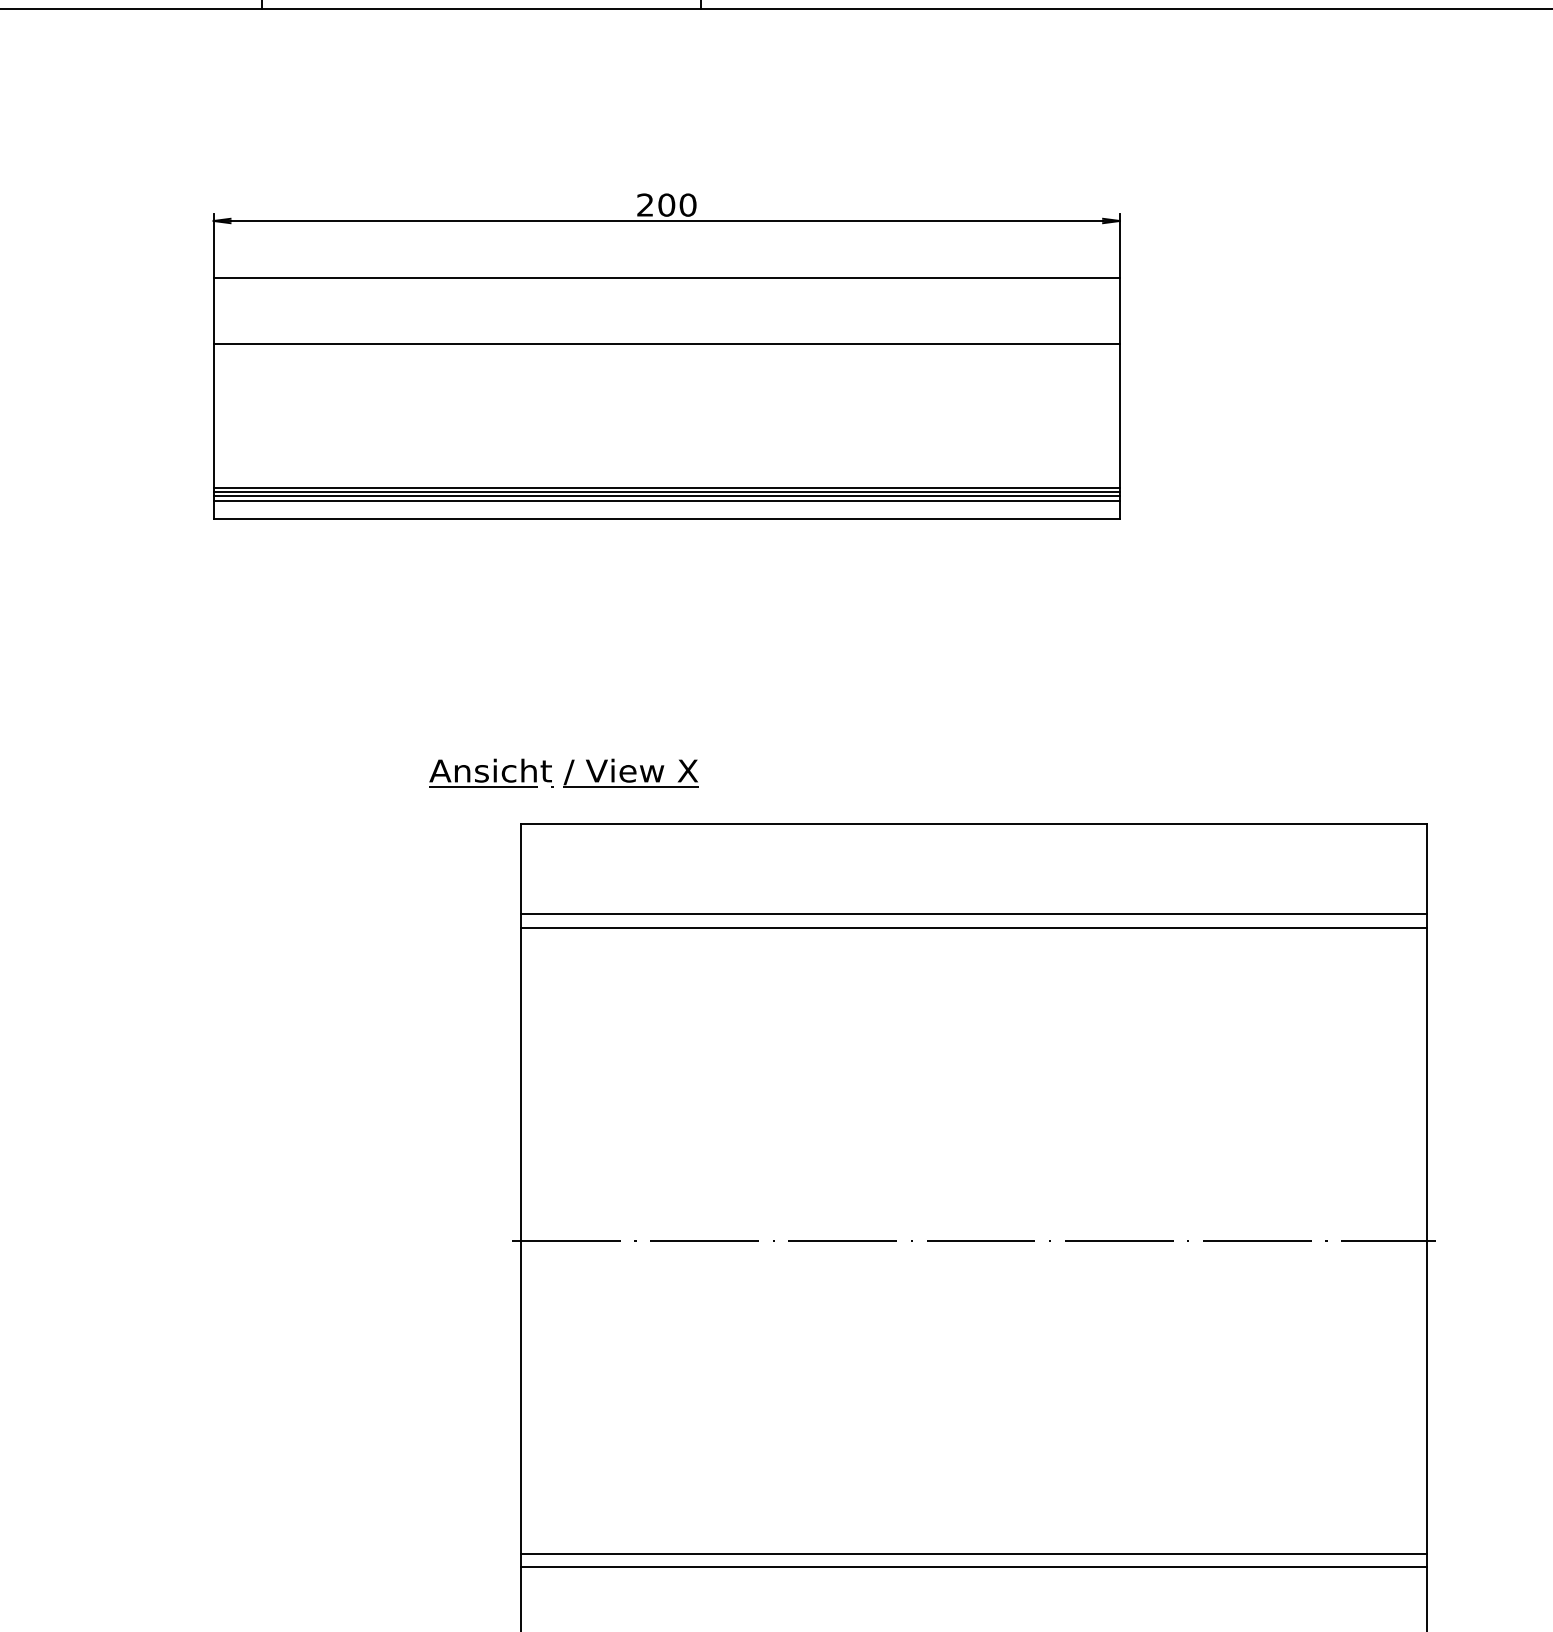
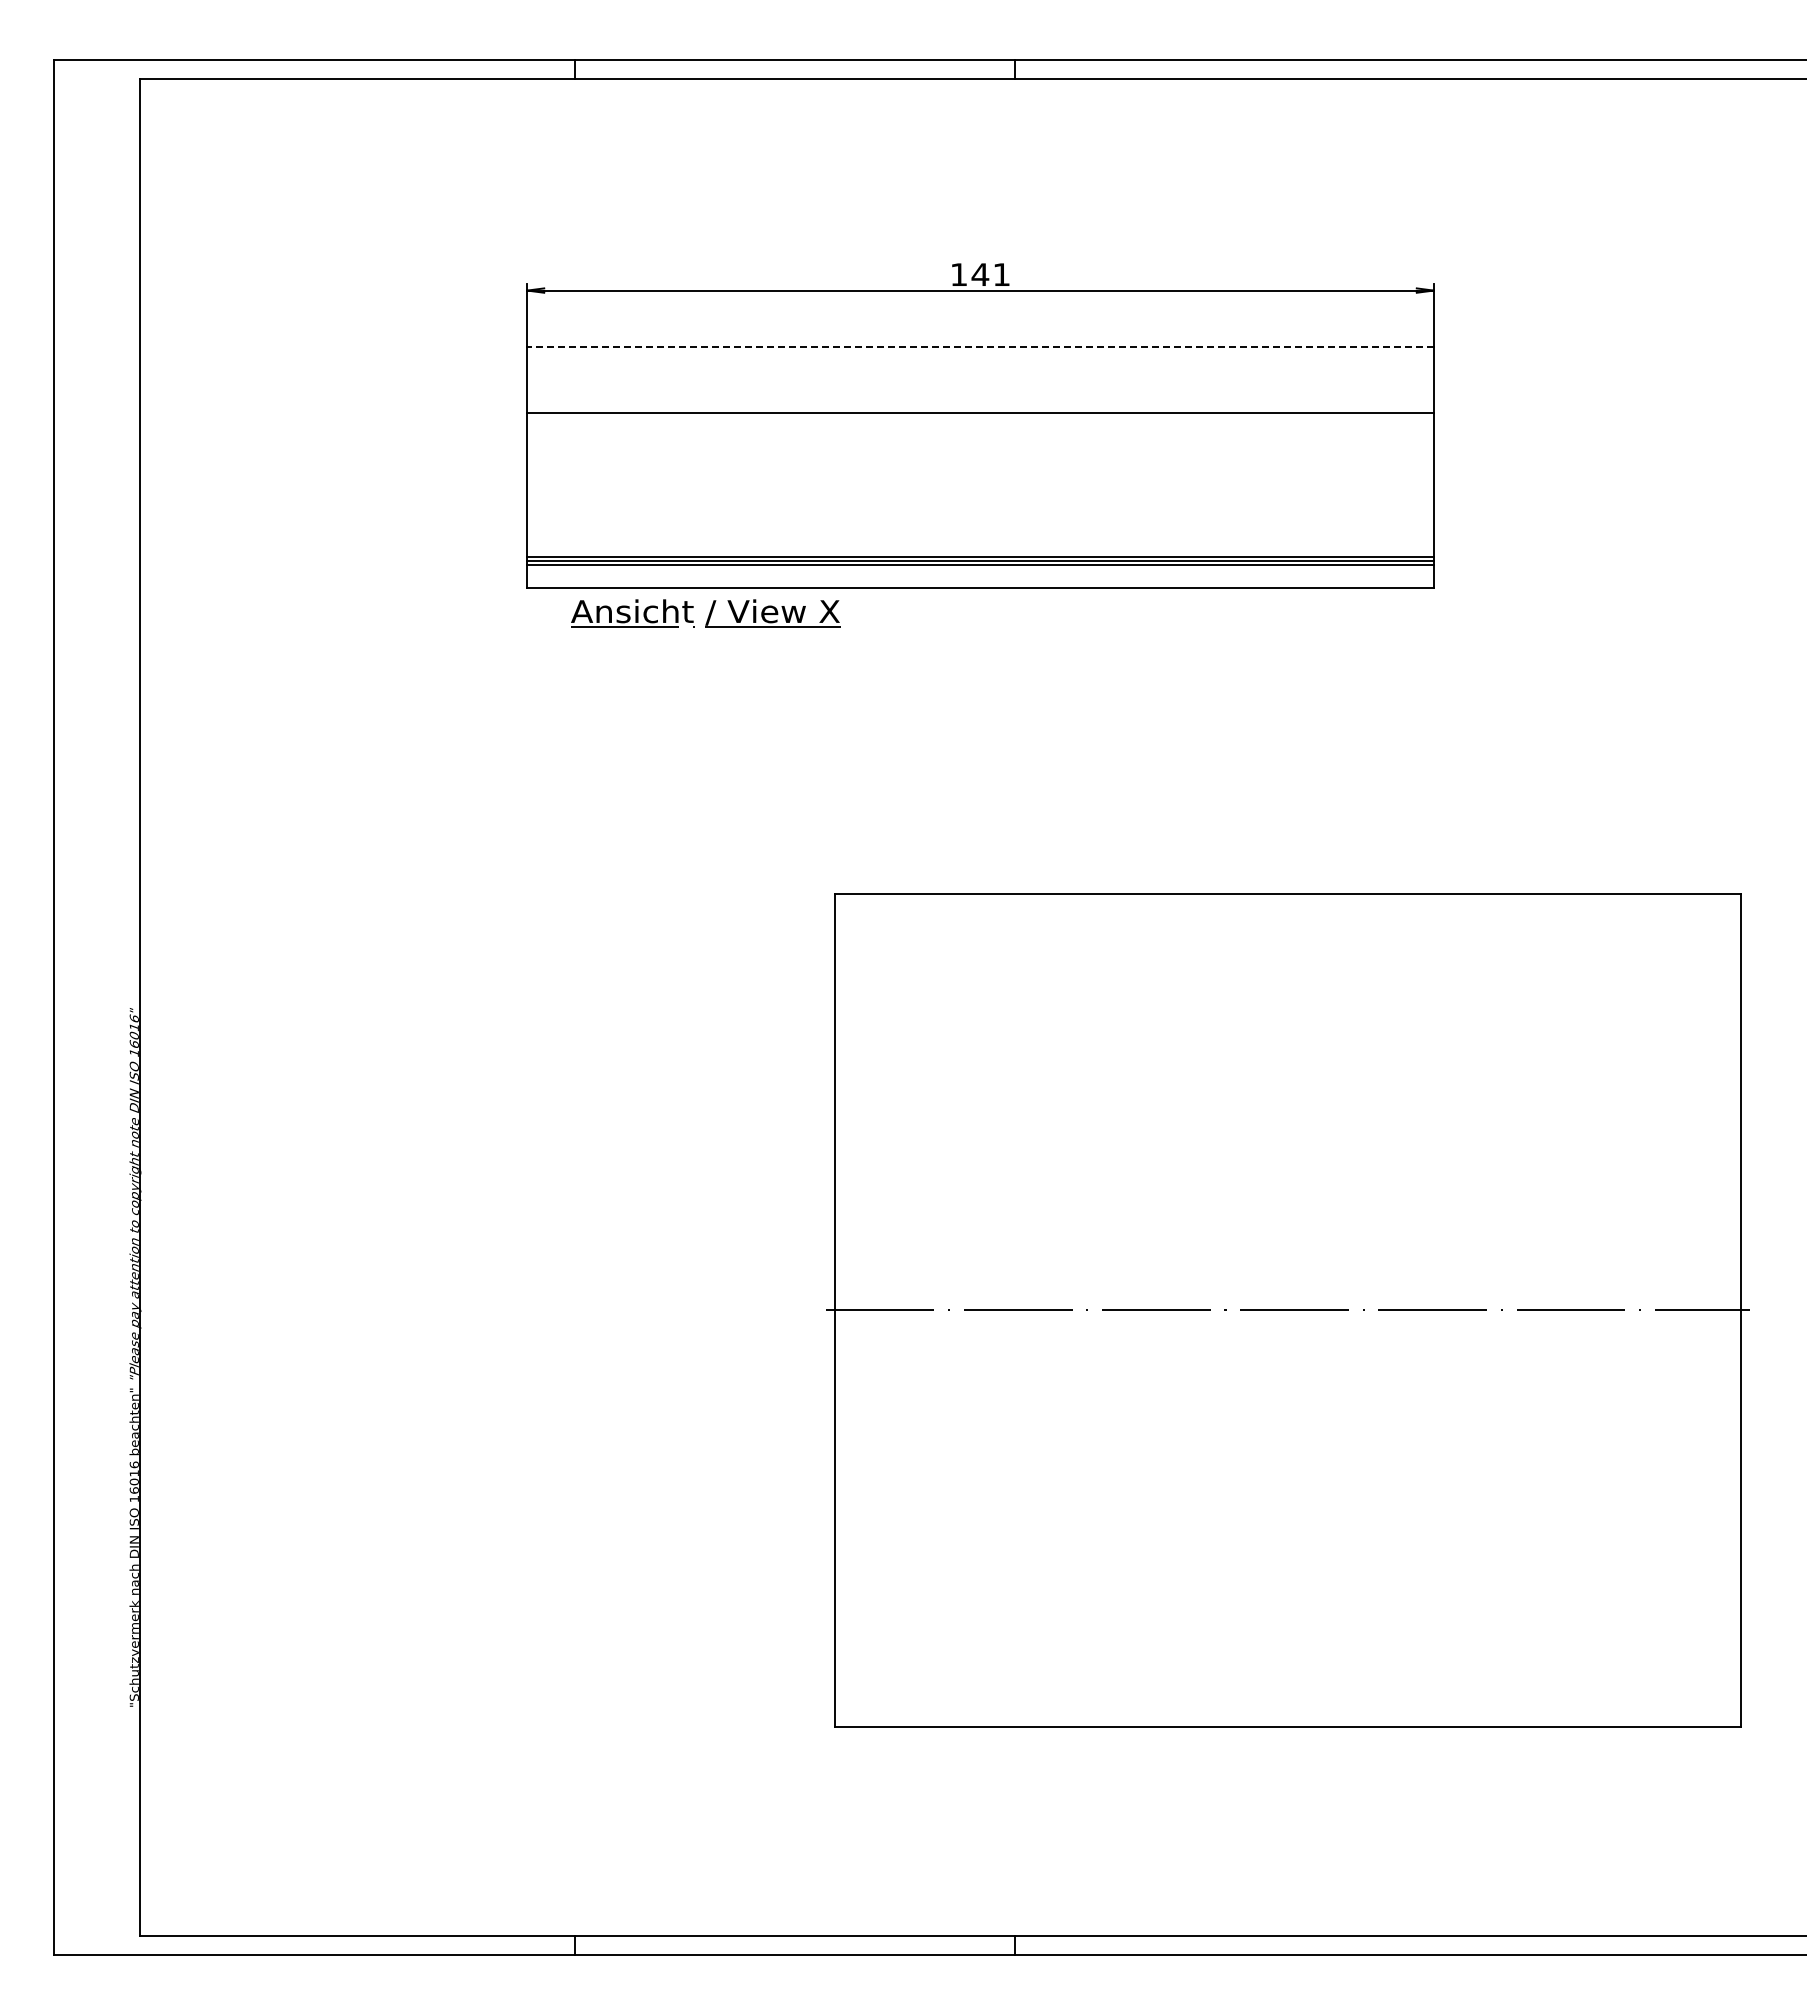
text: (666, 204) -> (980, 274), 200 -> 141
line: (666, 277) -> (980, 347), solid -> dashed
line: (666, 500) -> (980, 570), removed
part: (563, 772) -> (705, 613), moved
line: (973, 913) -> (1287, 983), removed
line: (973, 927) -> (1287, 997), removed
line: (973, 1553) -> (1287, 1623), removed
line: (973, 1566) -> (1287, 1636), removed

